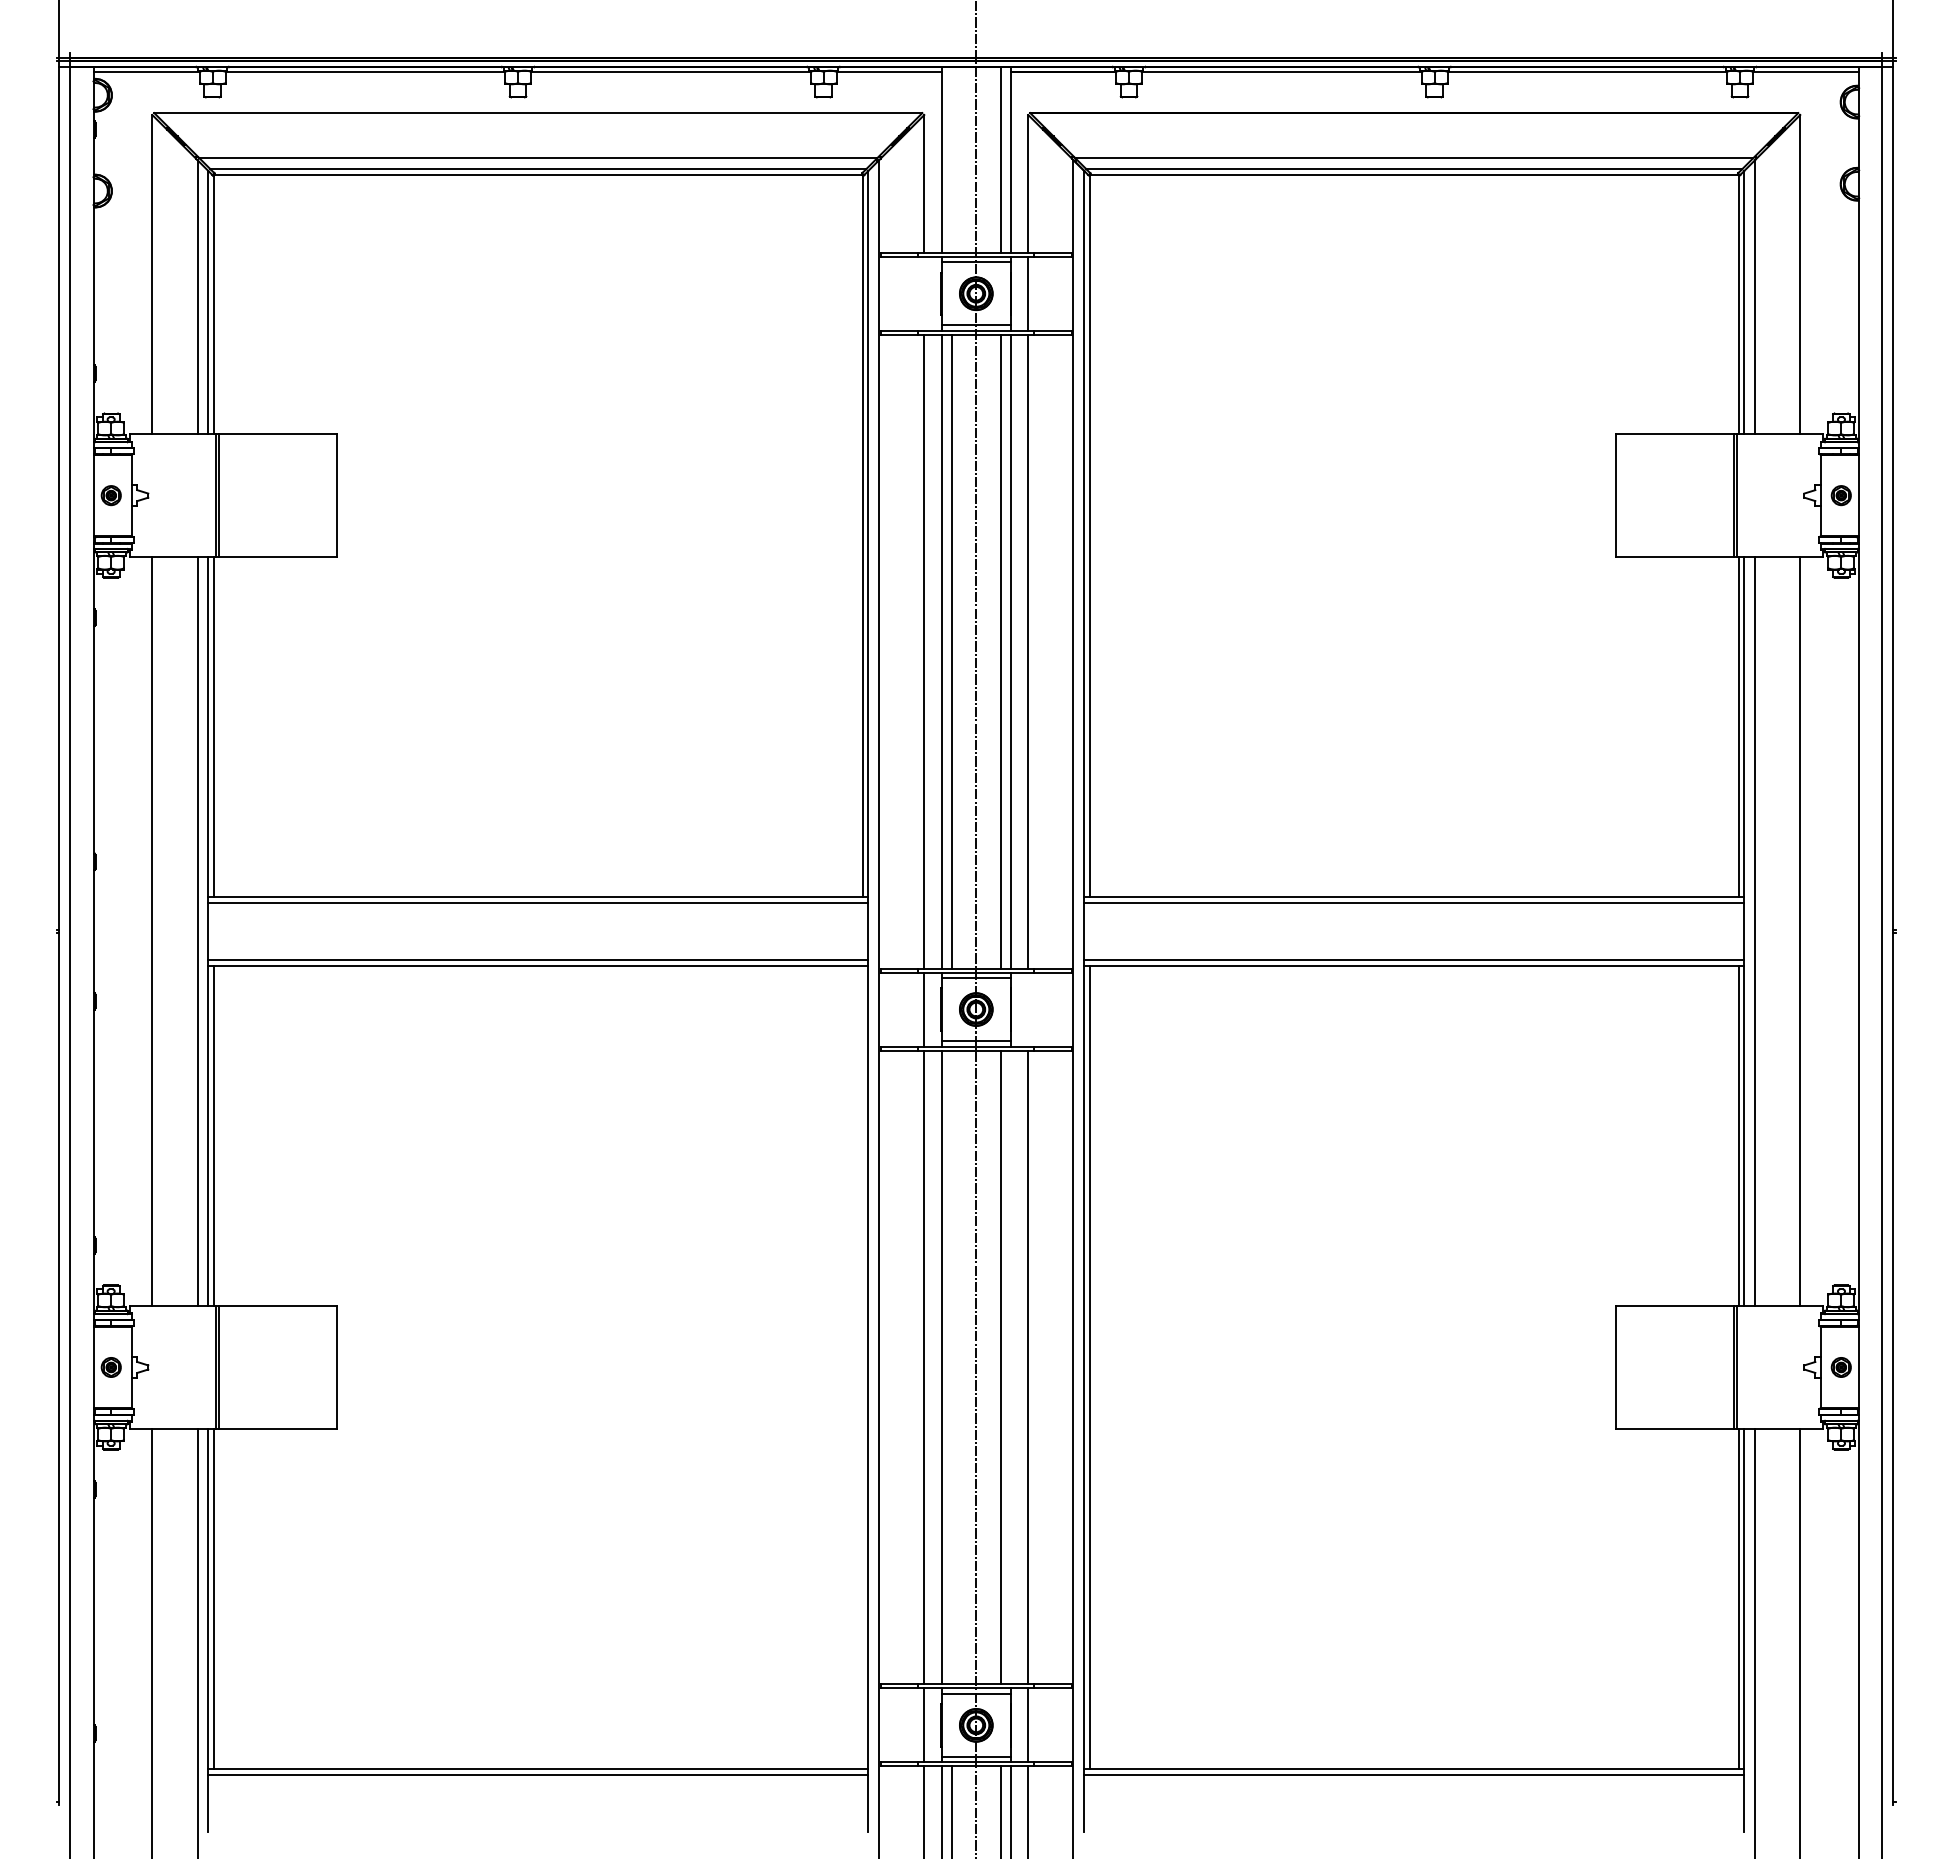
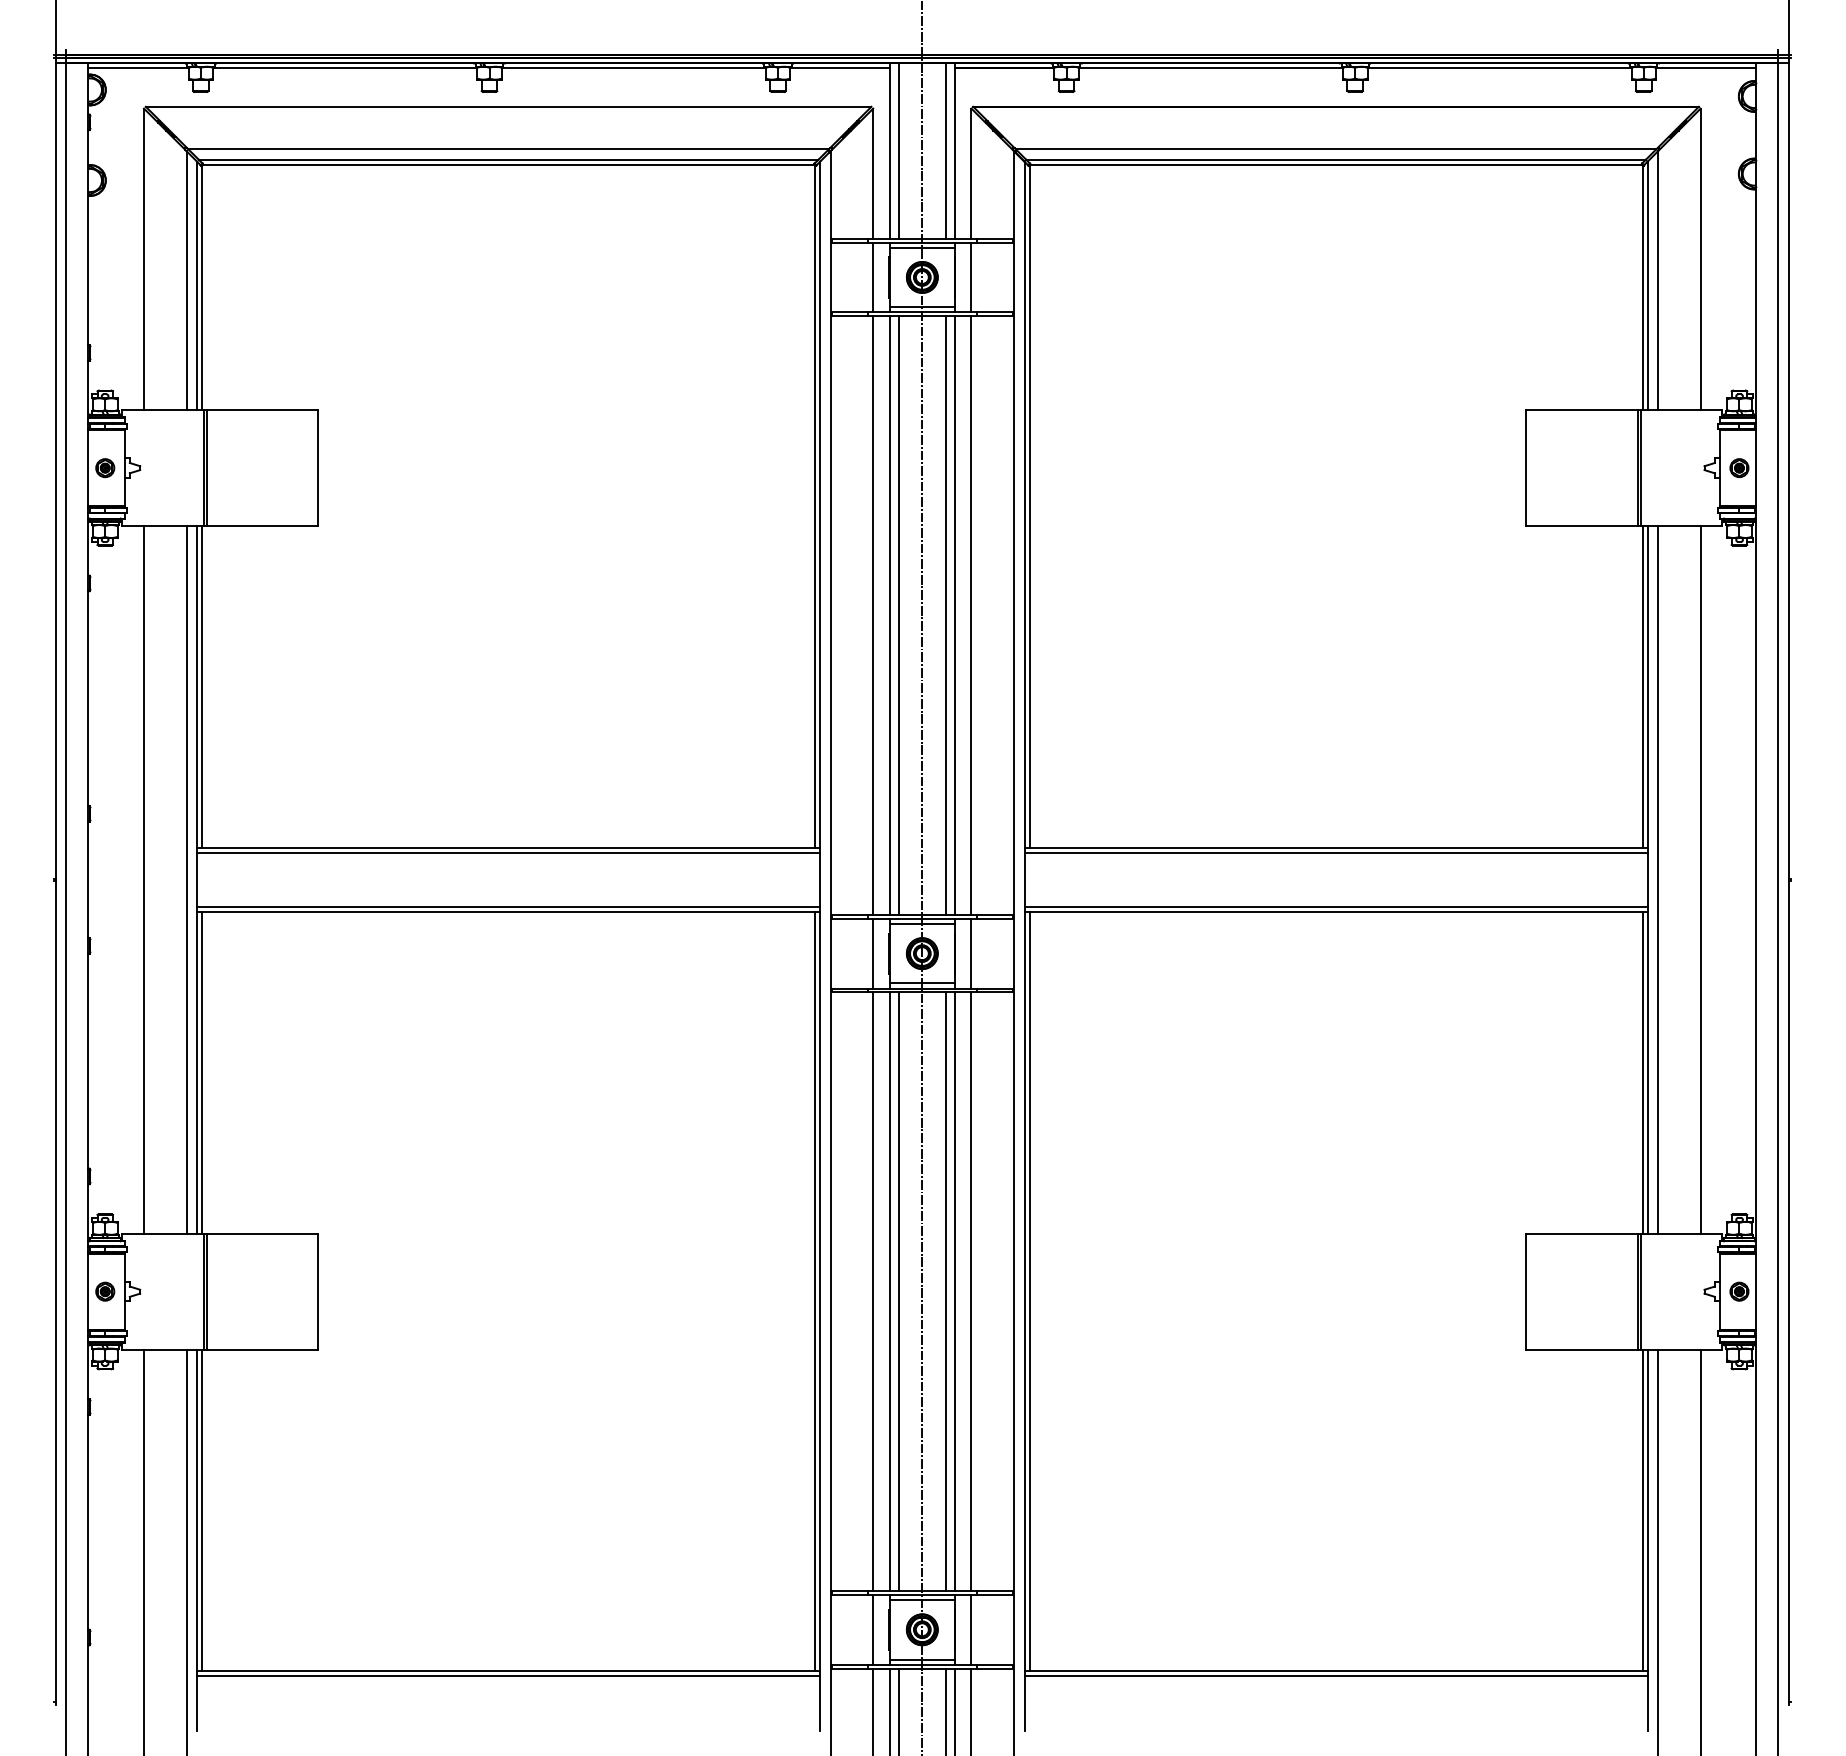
line: (951, 159) -> (898, 150), added
line: (924, 293) -> (873, 277), added
line: (1028, 1009) -> (971, 953), added
line: (862, 1367) -> (814, 1291), added
line: (951, 1367) -> (898, 1291), added
line: (1010, 1367) -> (954, 1291), added

